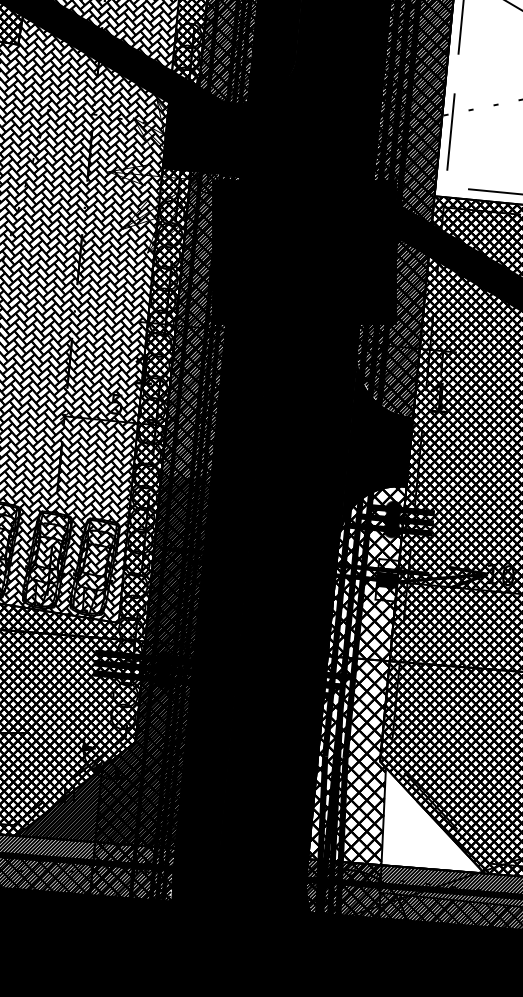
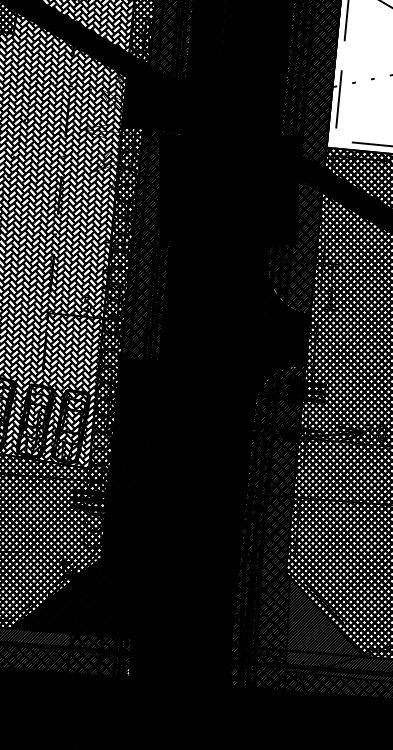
hatch: (396, 680) -> (298, 511), added

